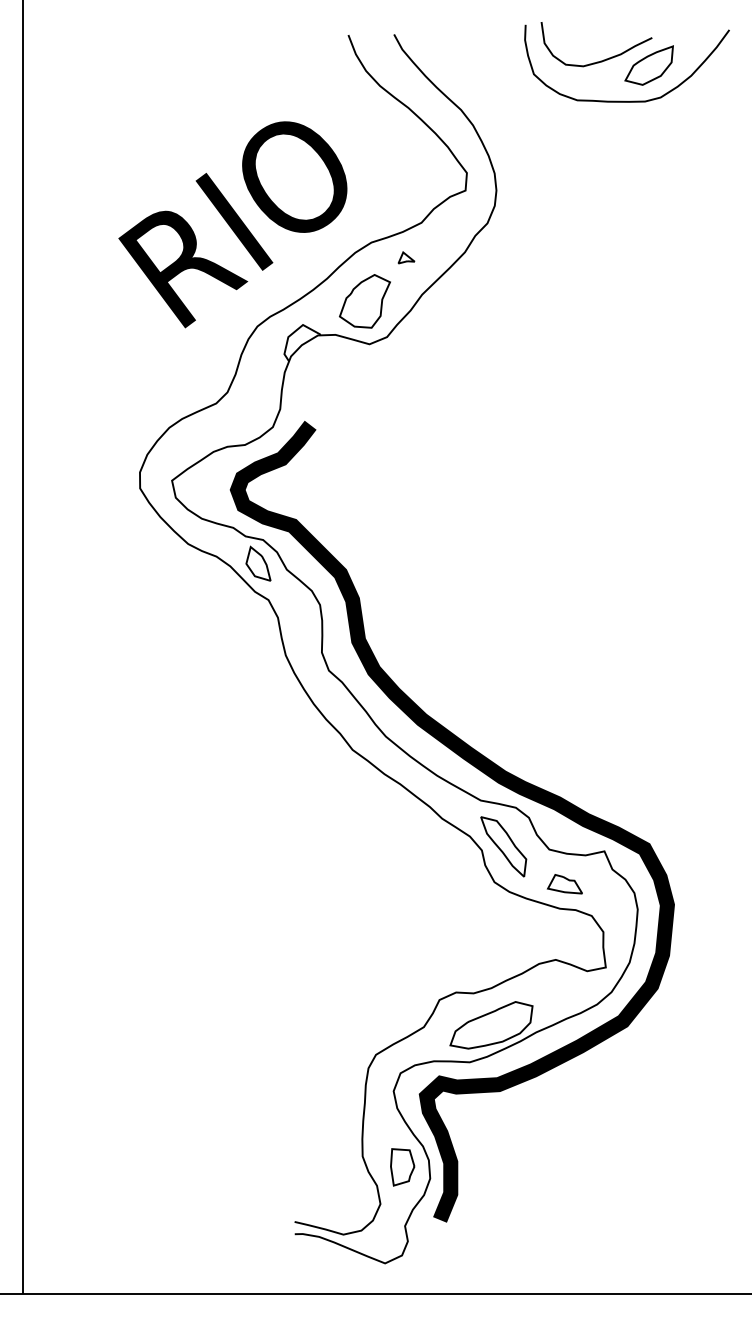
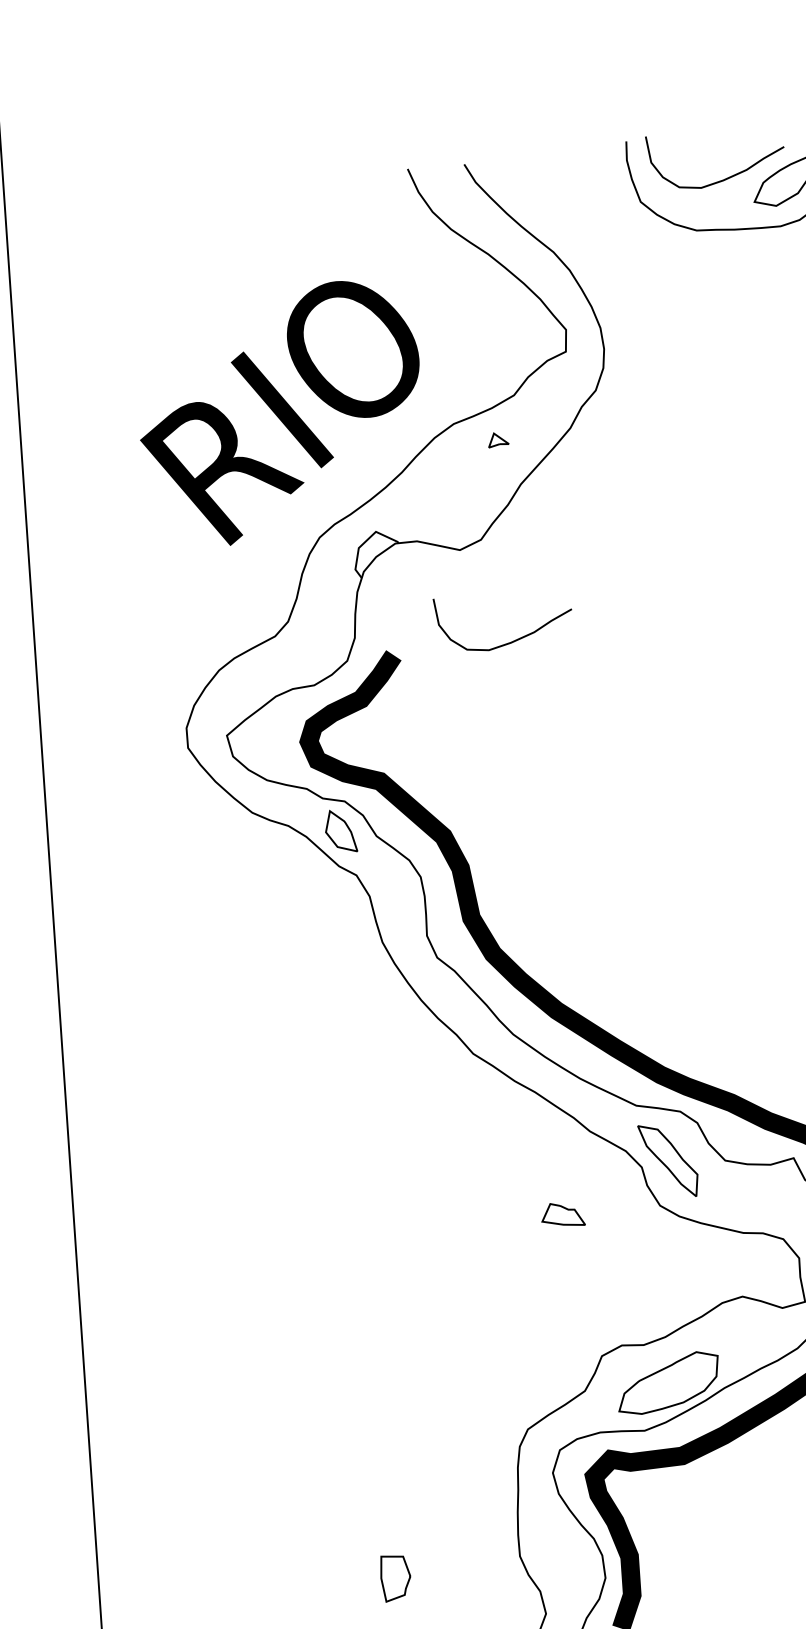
part: (364, 301) -> (450, 497), removed
curve: (404, 420) -> (509, 641), added
part: (564, 884) -> (562, 1215), moved
part: (402, 1167) -> (395, 1578), moved

